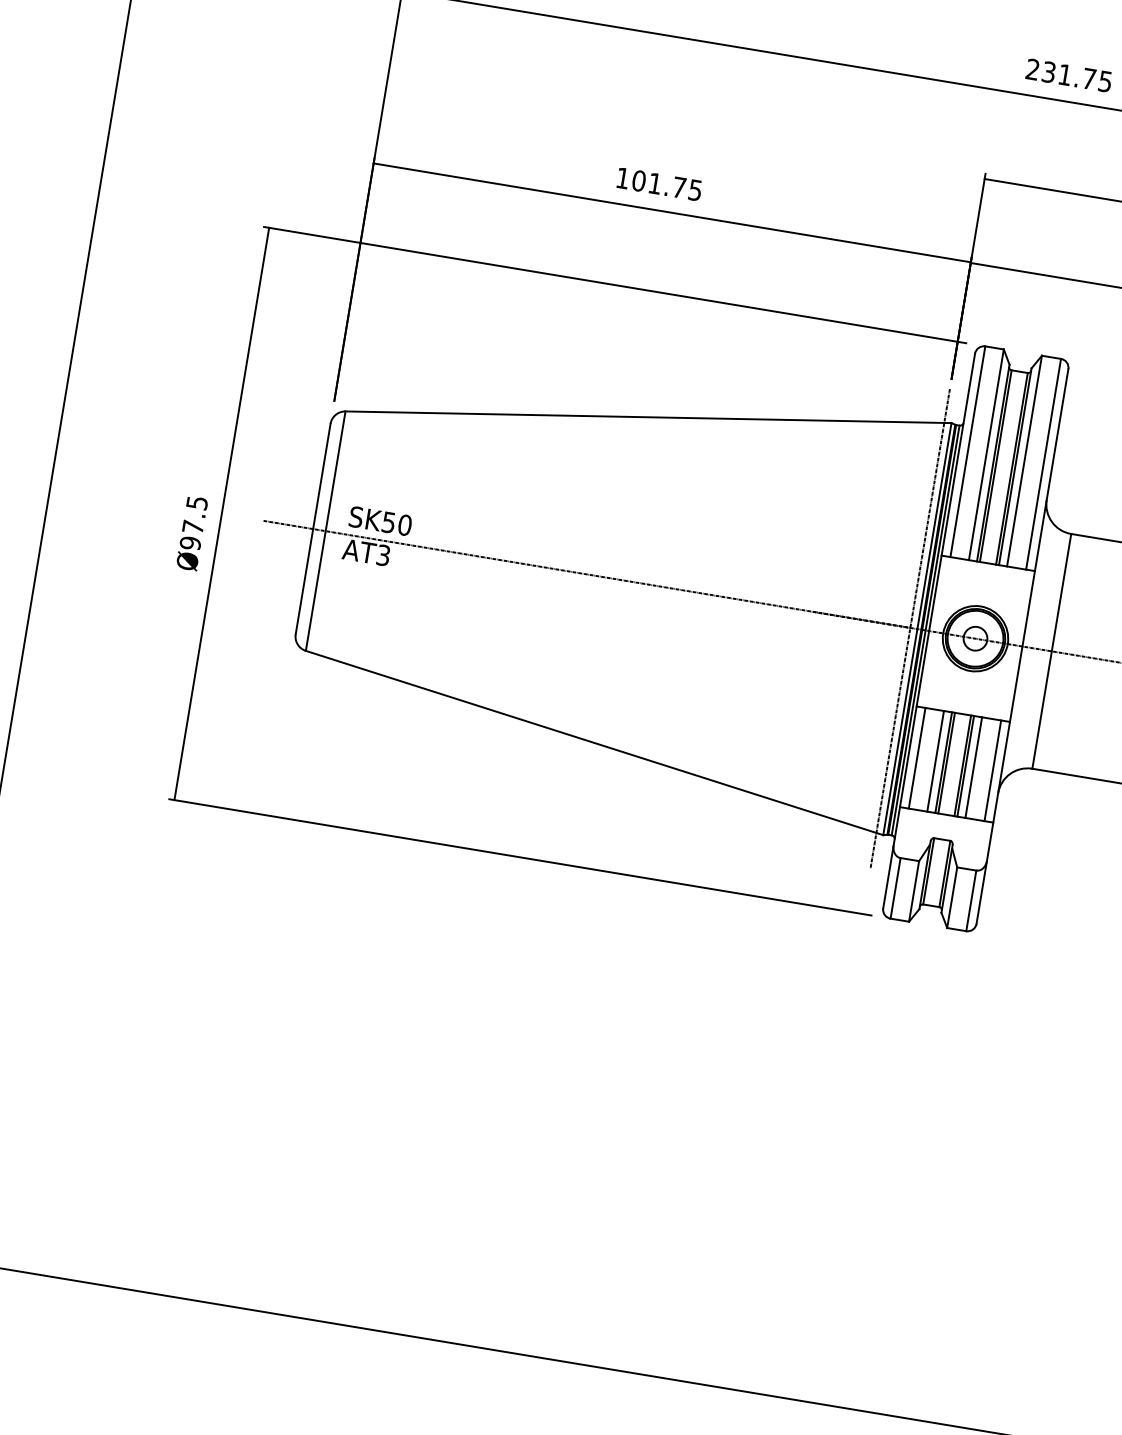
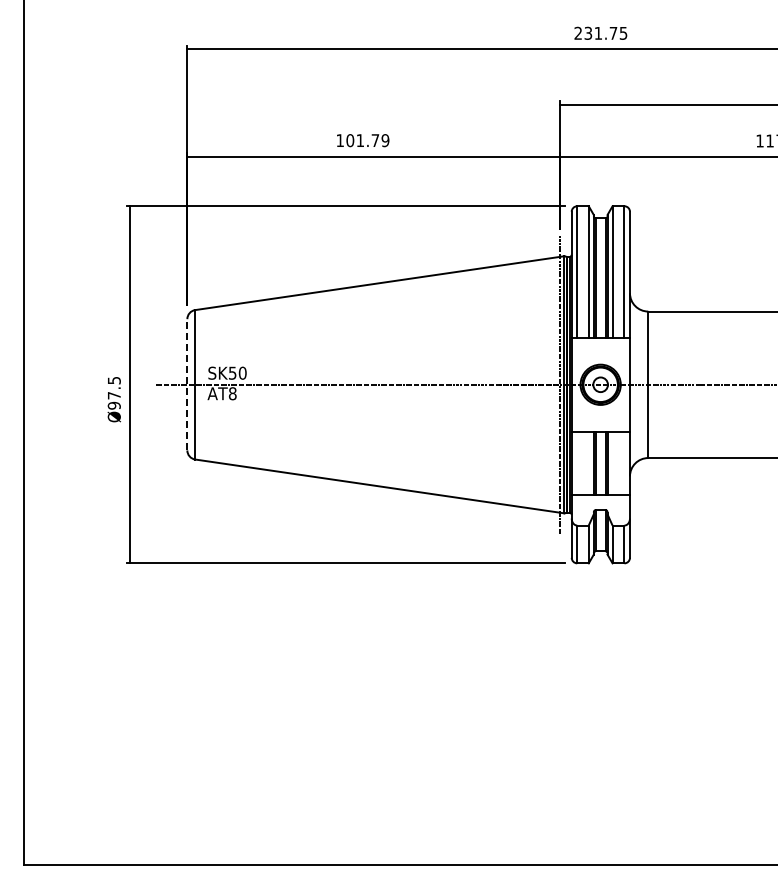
text: (695, 190) -> (385, 140), 101.75 -> 101.79
line: (313, 528) -> (187, 384), solid -> dashed
text: (383, 554) -> (232, 393), AT3 -> AT8
line: (917, 757) -> (577, 462), removed
line: (935, 760) -> (588, 462), removed
line: (973, 766) -> (612, 462), removed
line: (993, 769) -> (624, 462), removed

